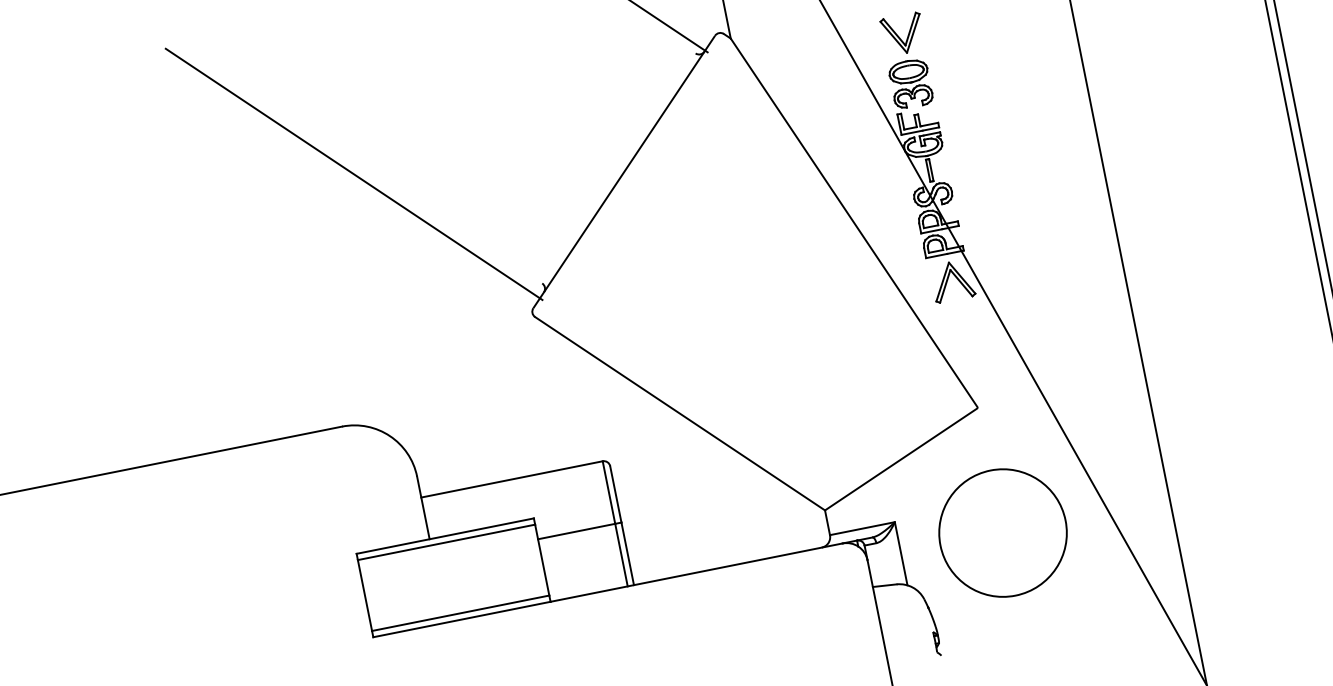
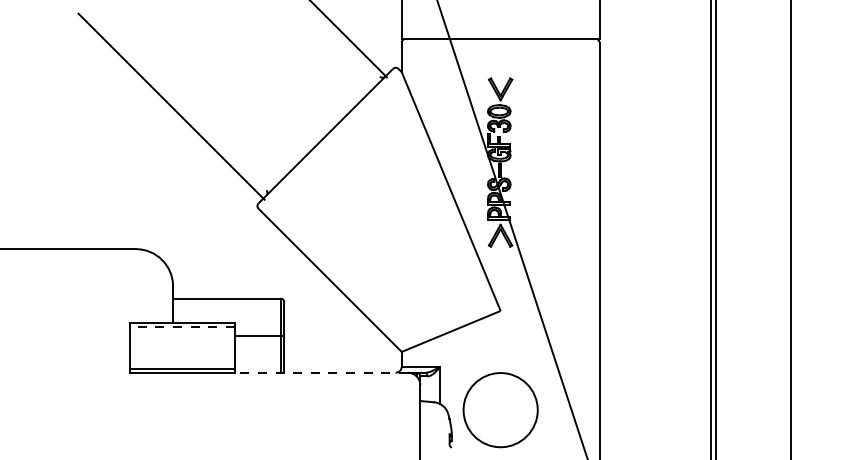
circle: (1002, 533) -> (500, 410), moved
line: (446, 543) -> (182, 327), solid -> dashed
line: (696, 572) -> (321, 372), solid -> dashed

